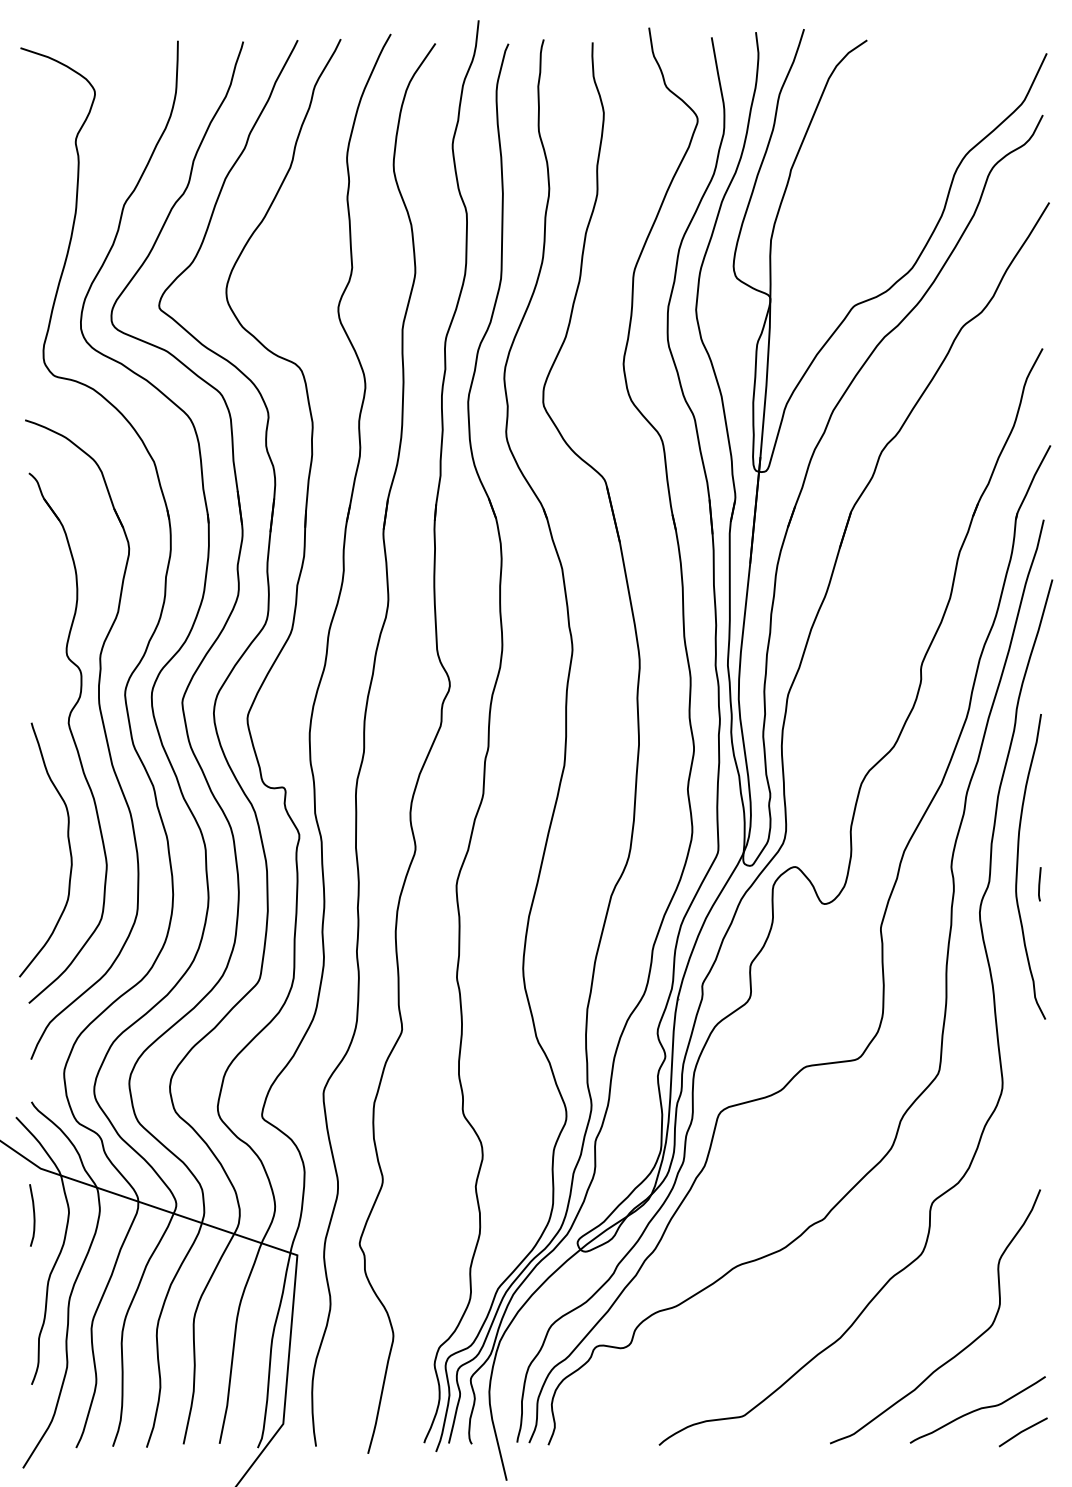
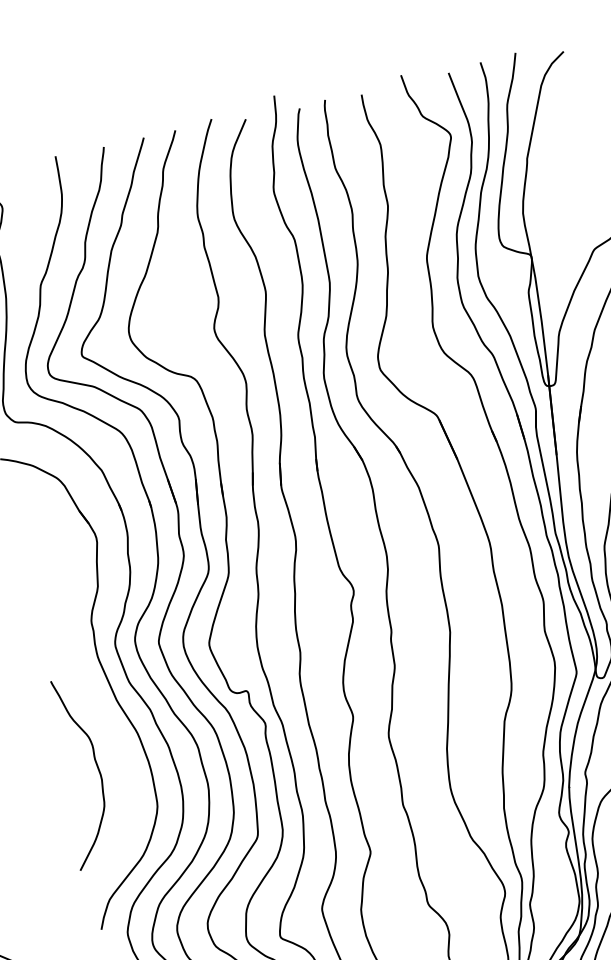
part: (67, 737) -> (79, 686), removed

